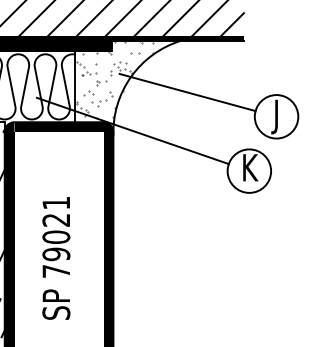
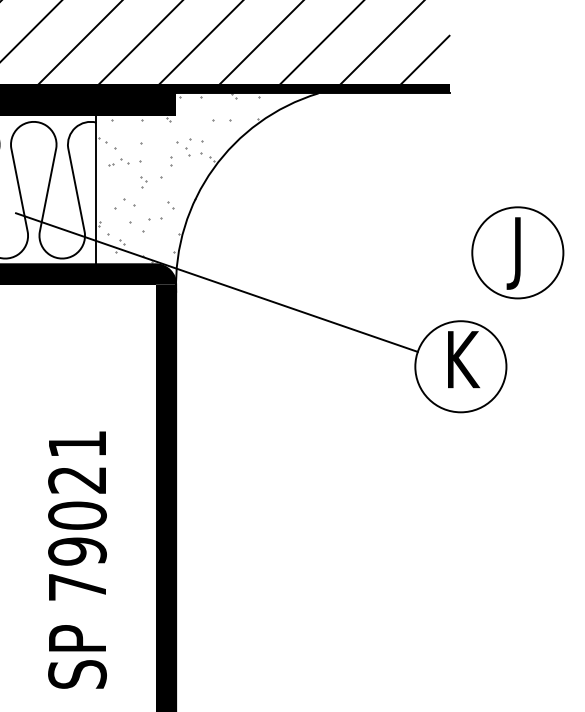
line: (187, 92) -> (331, 201), removed
text: (56, 258) -> (77, 560), moved

